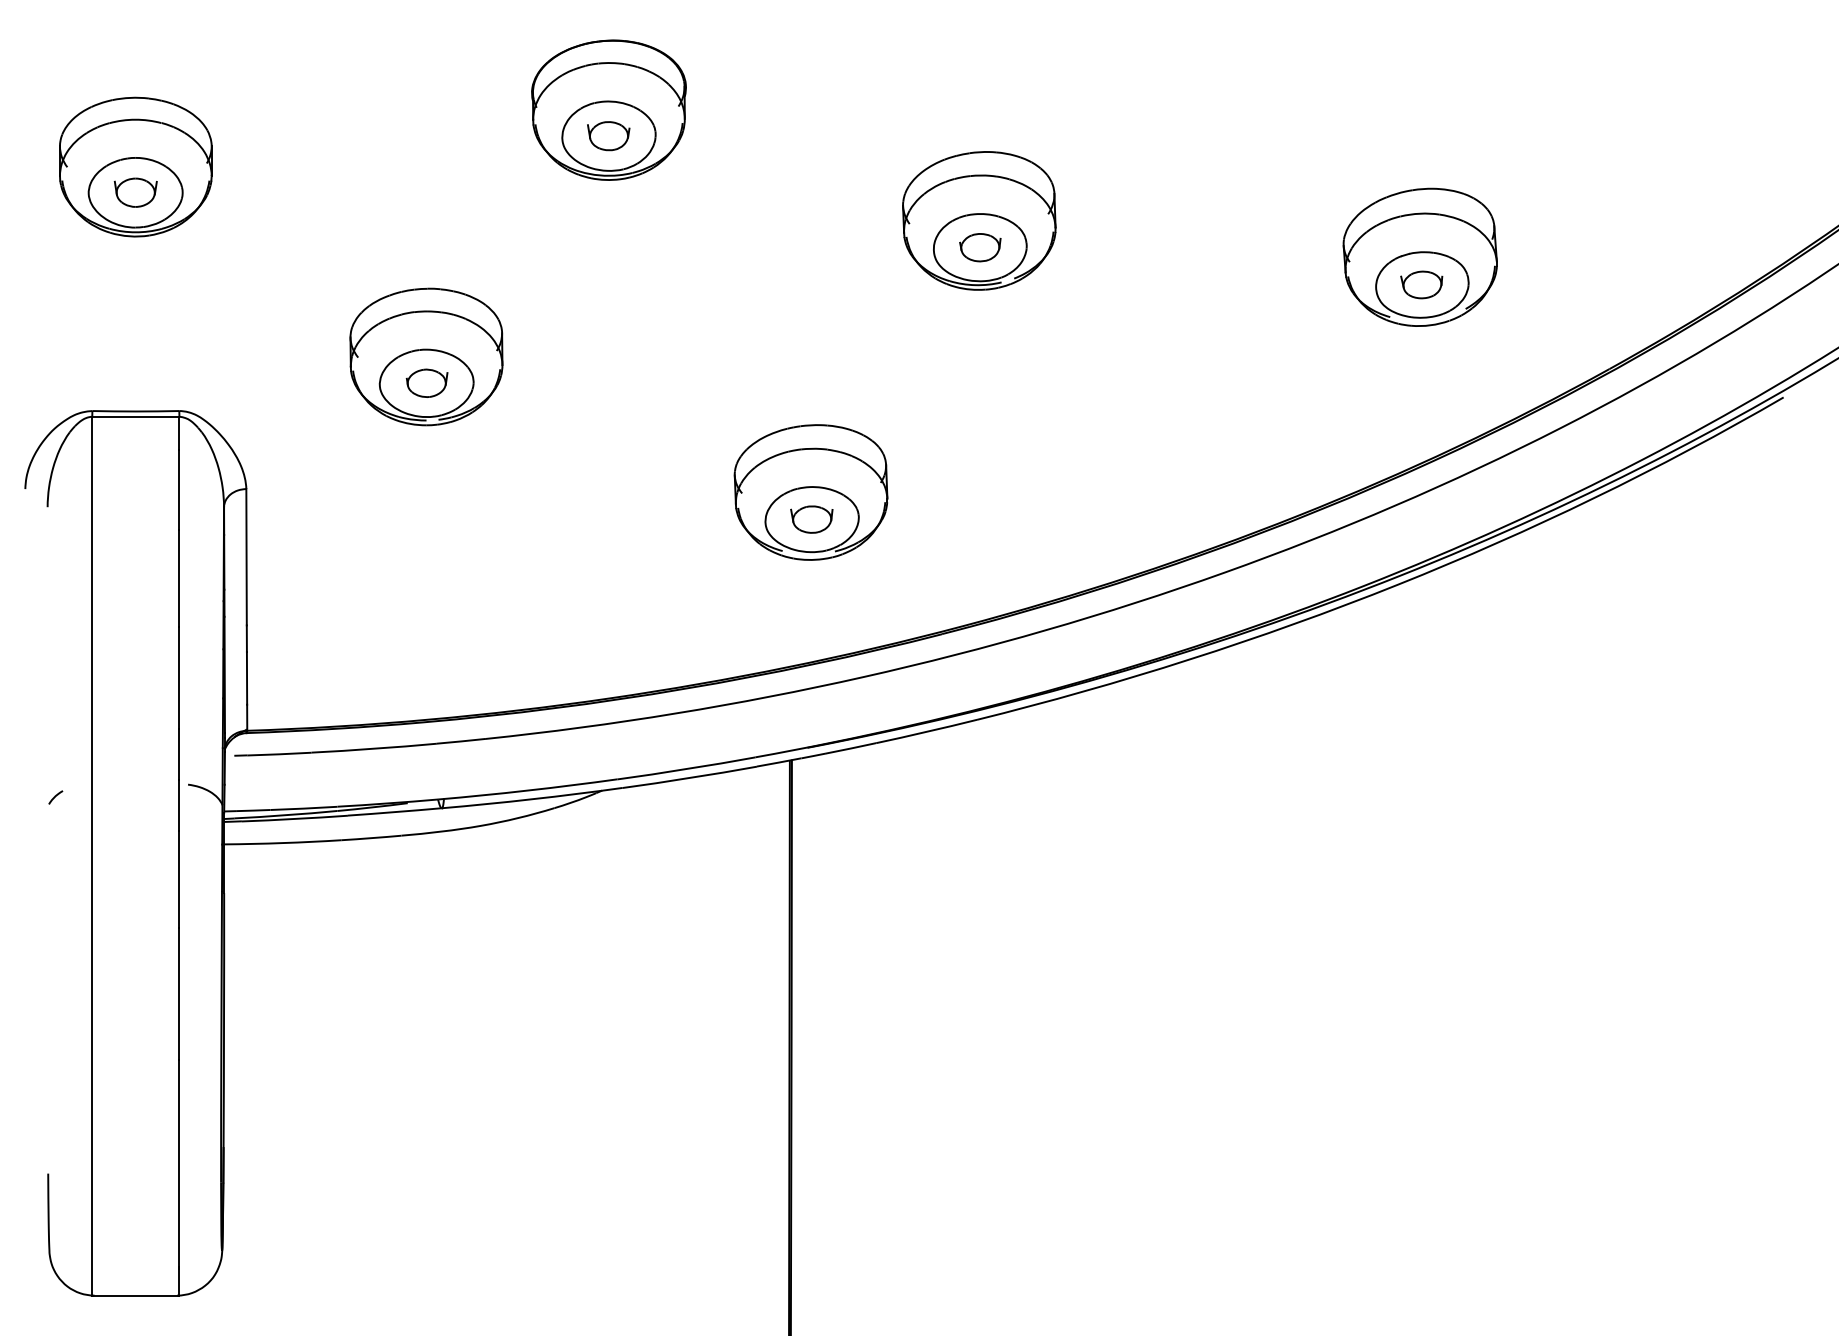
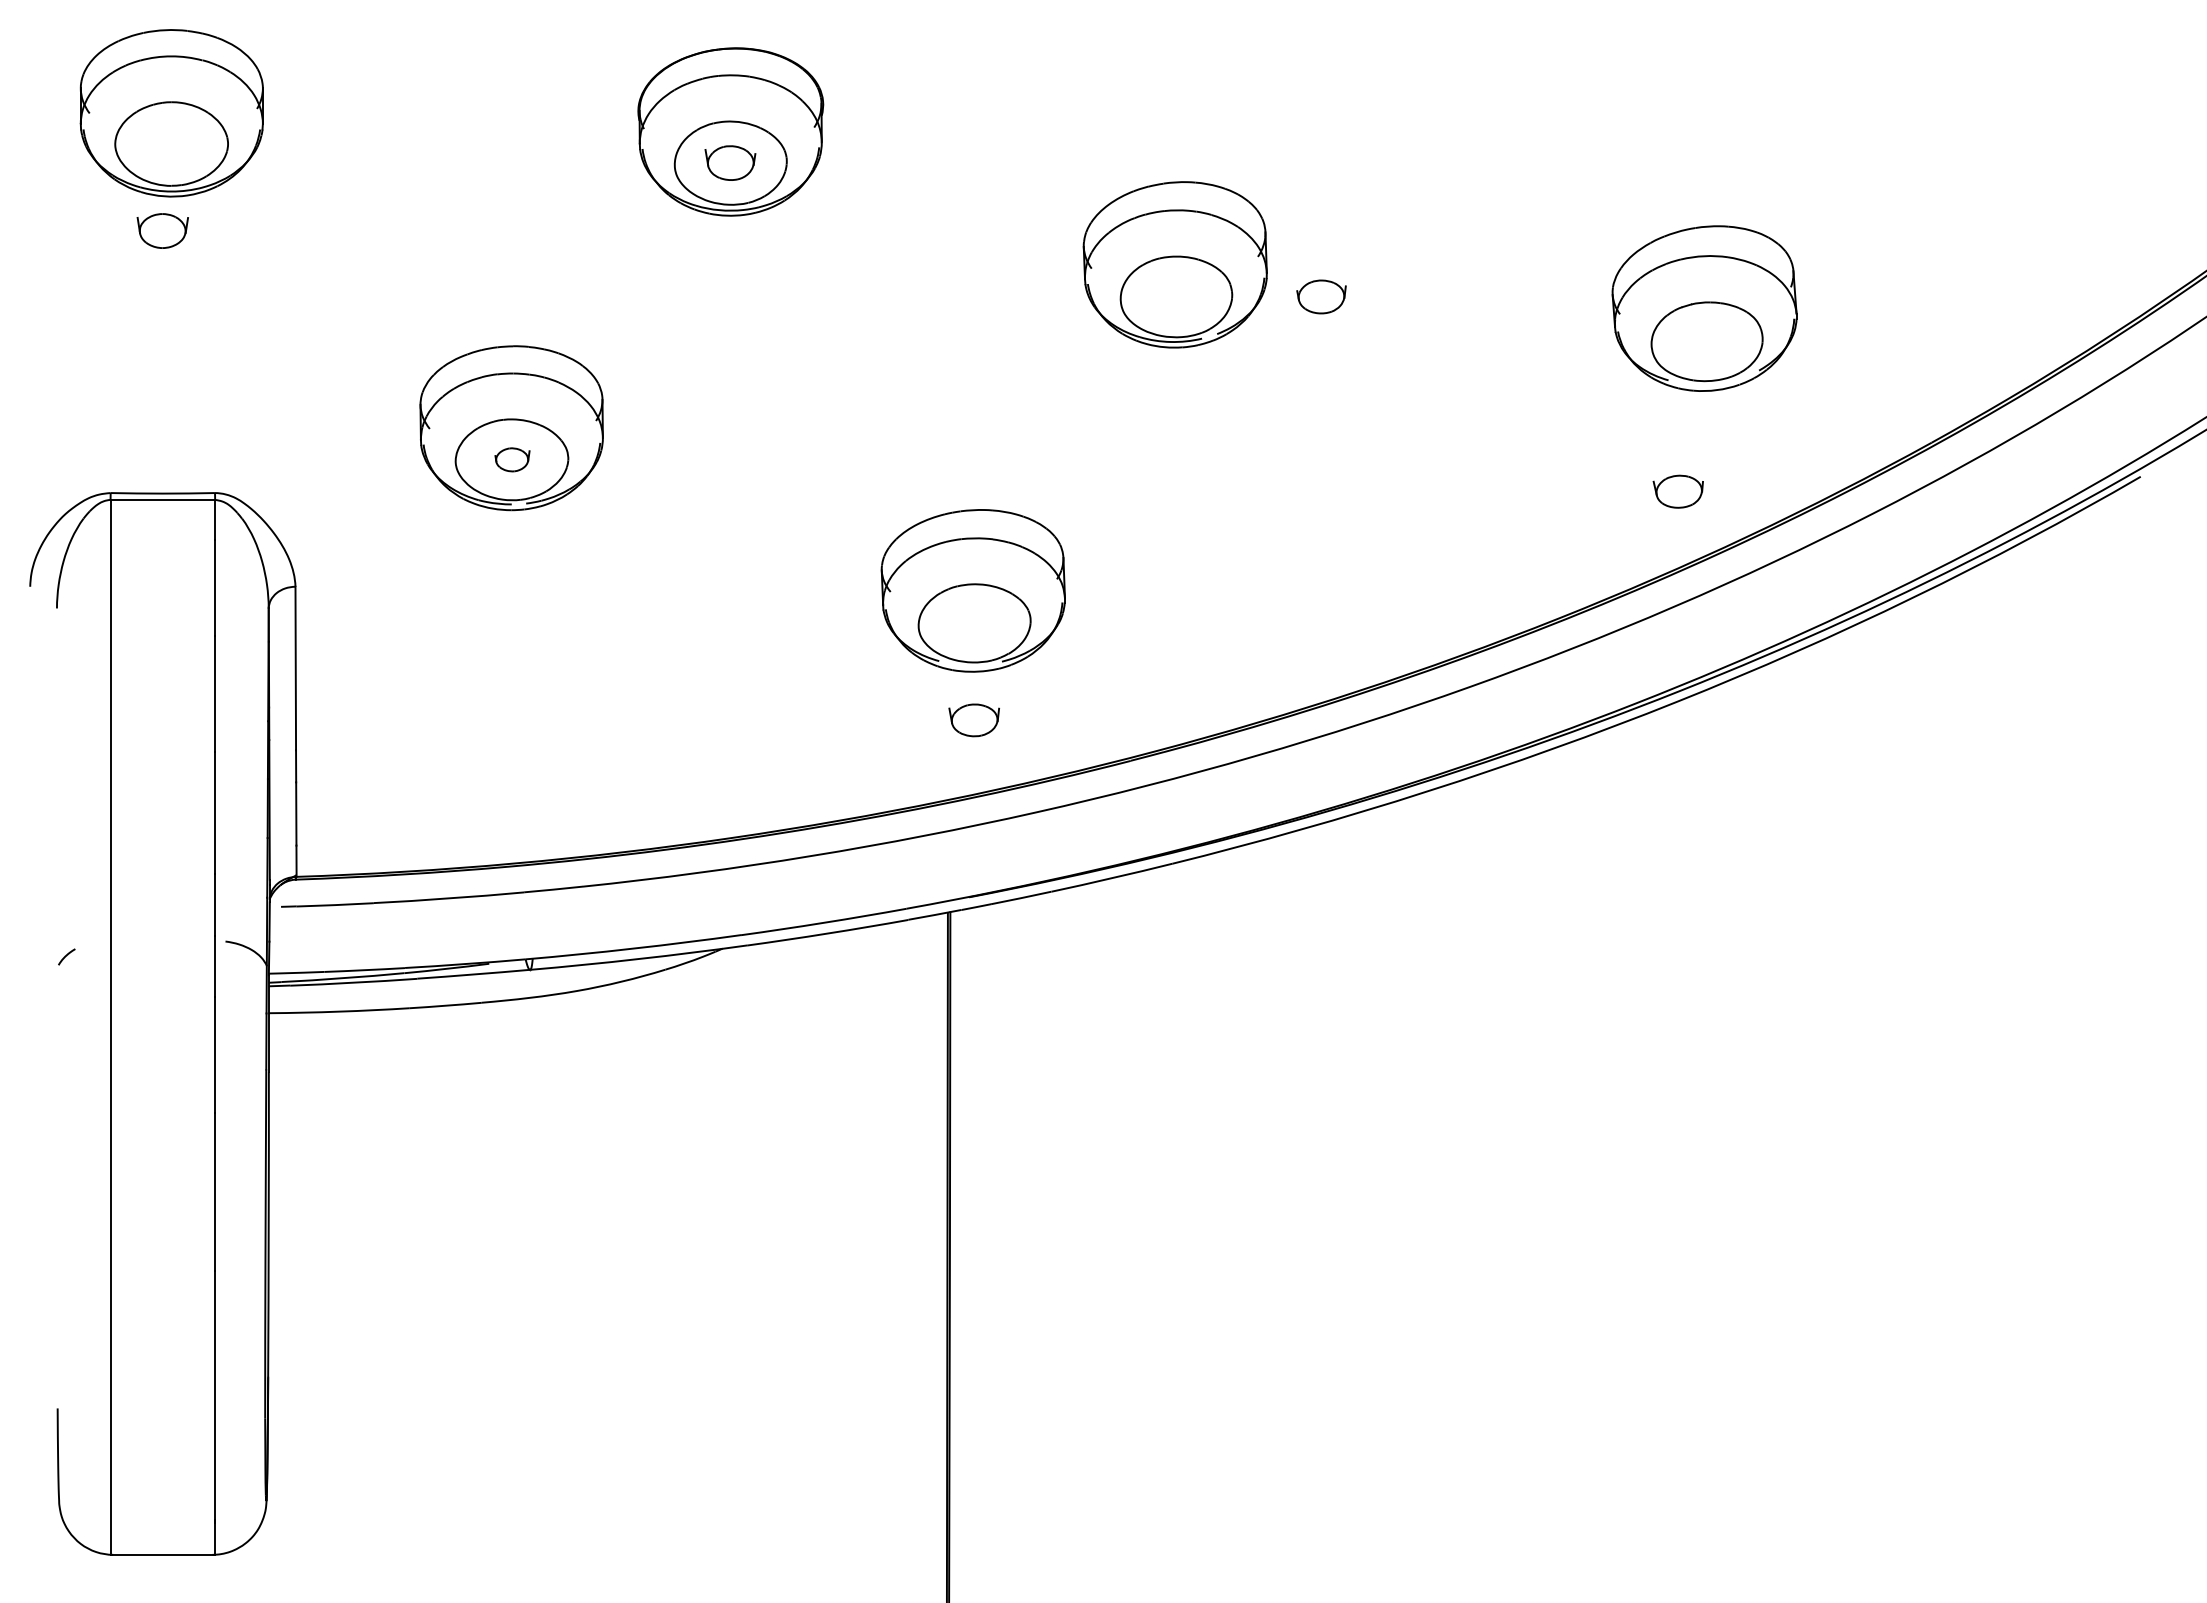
part: (135, 167) -> (171, 113), moved
part: (980, 247) -> (1321, 296), moved
part: (1421, 284) -> (1677, 491), moved
part: (427, 383) -> (512, 459), size x0.7
part: (811, 519) -> (973, 720), moved

